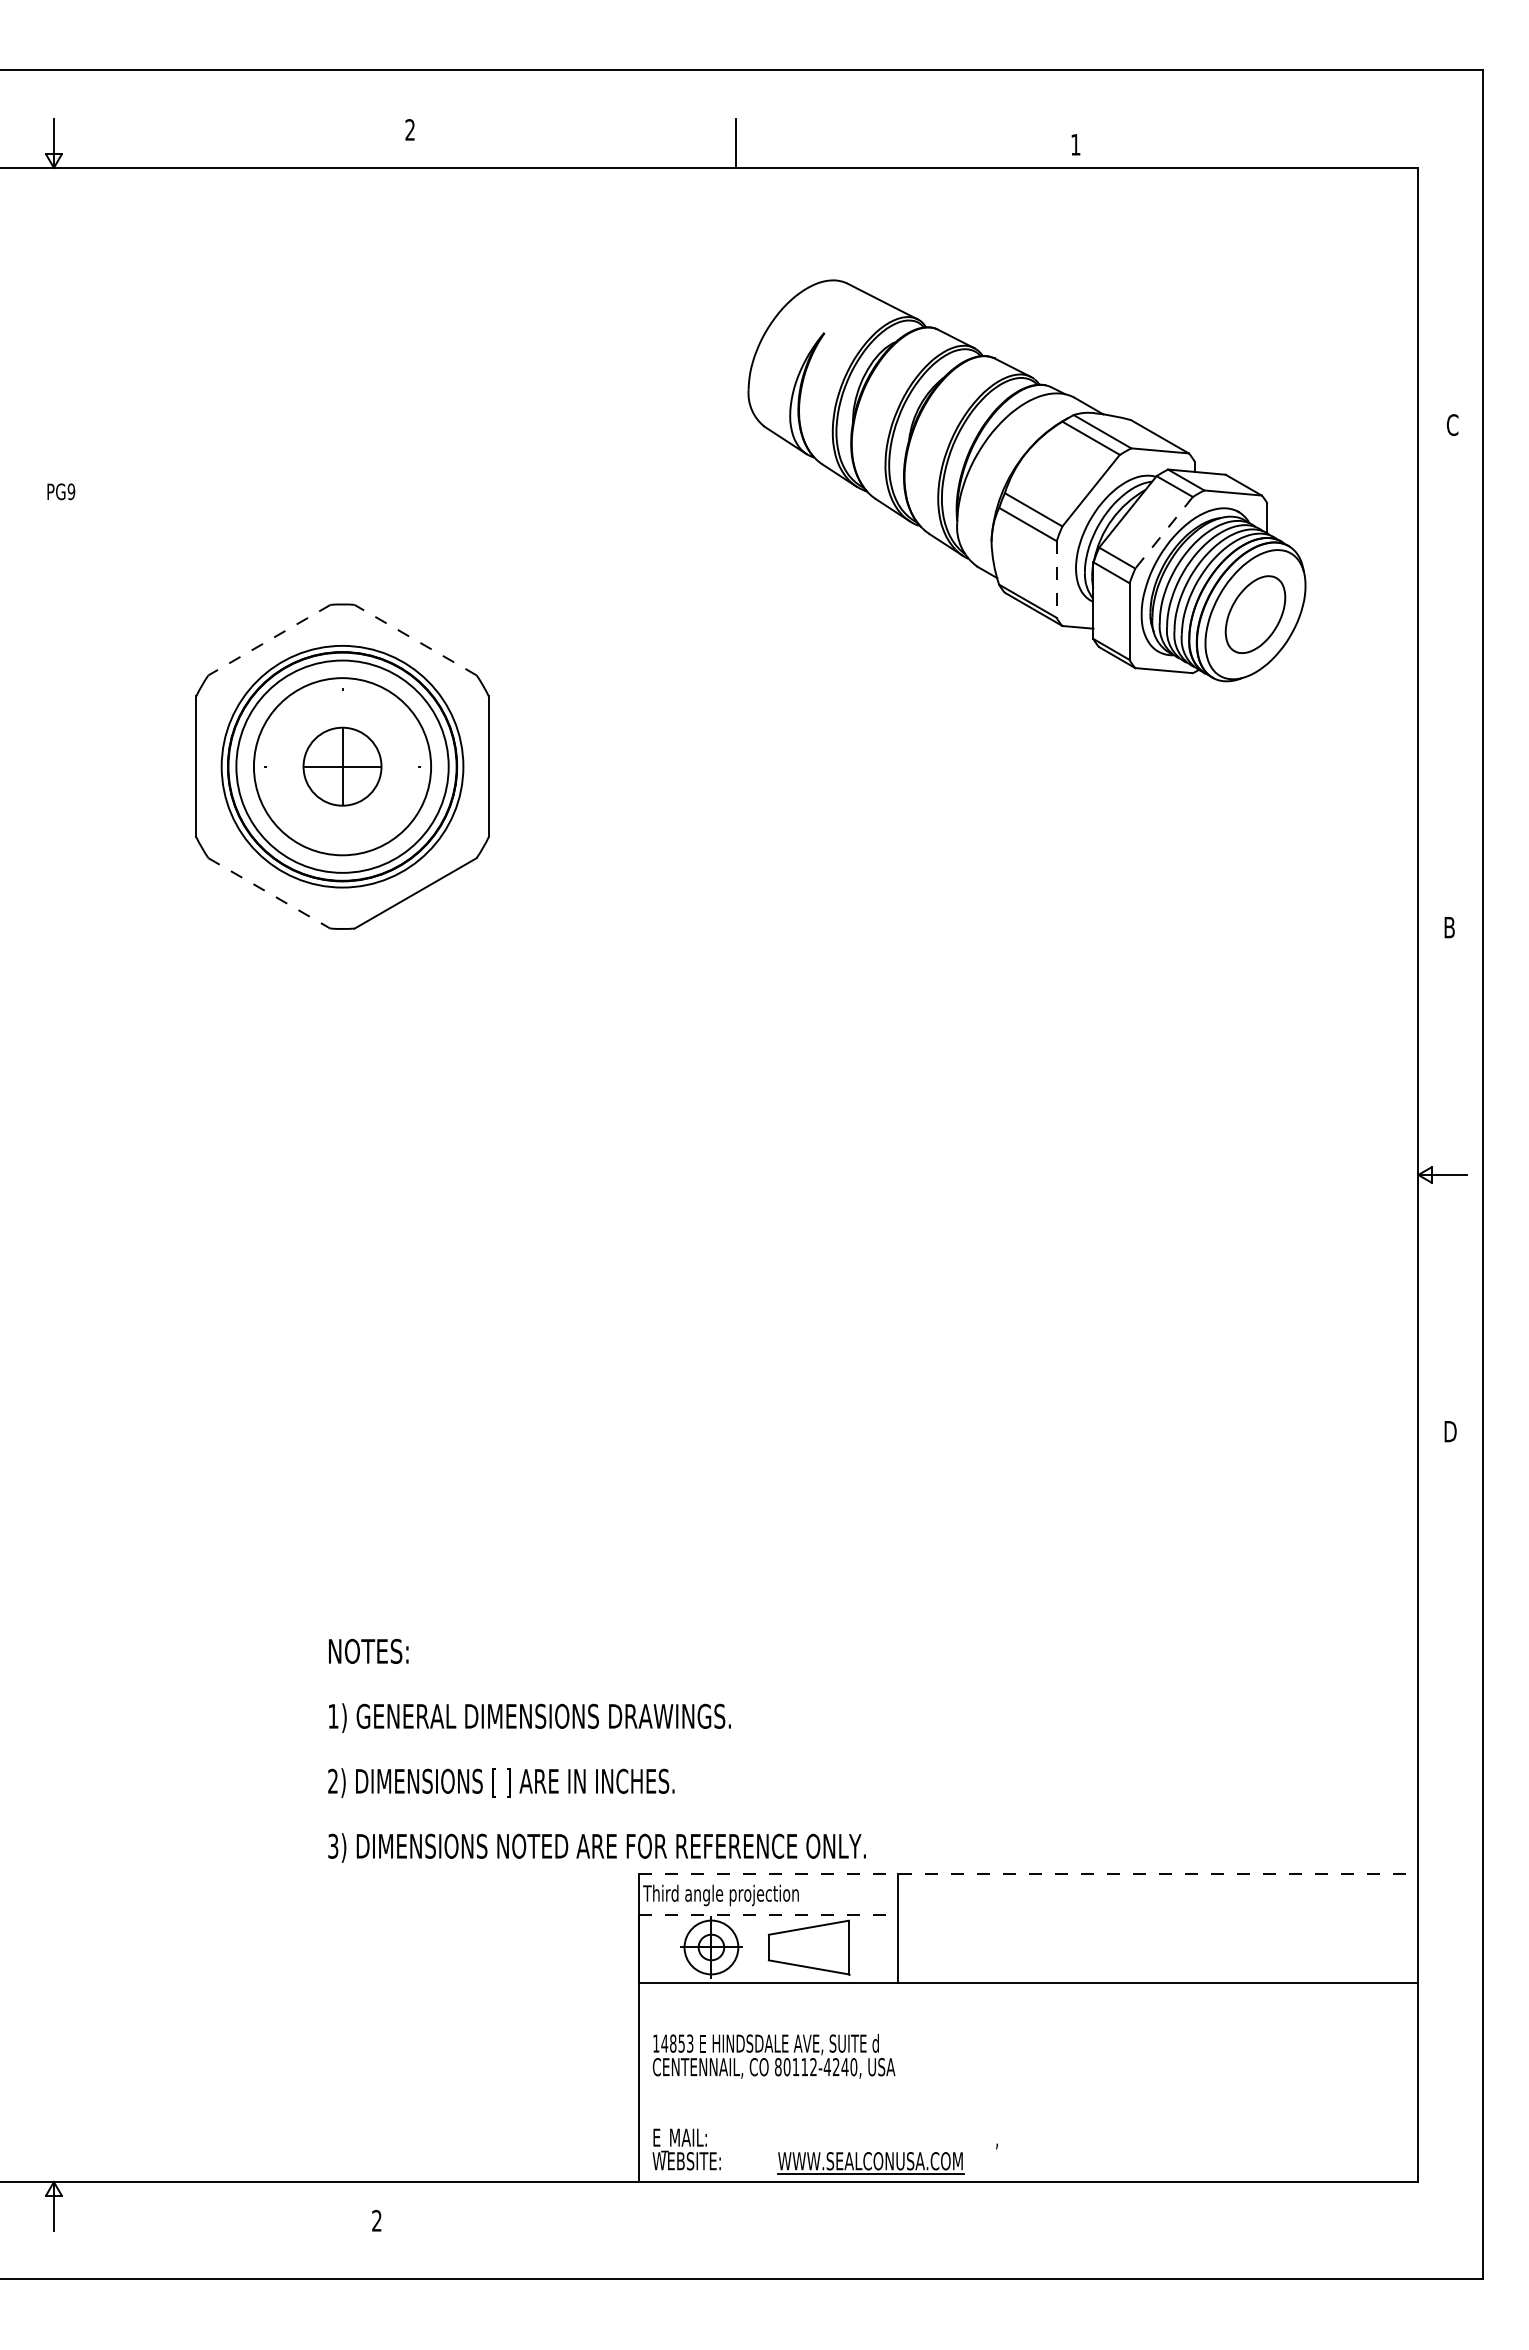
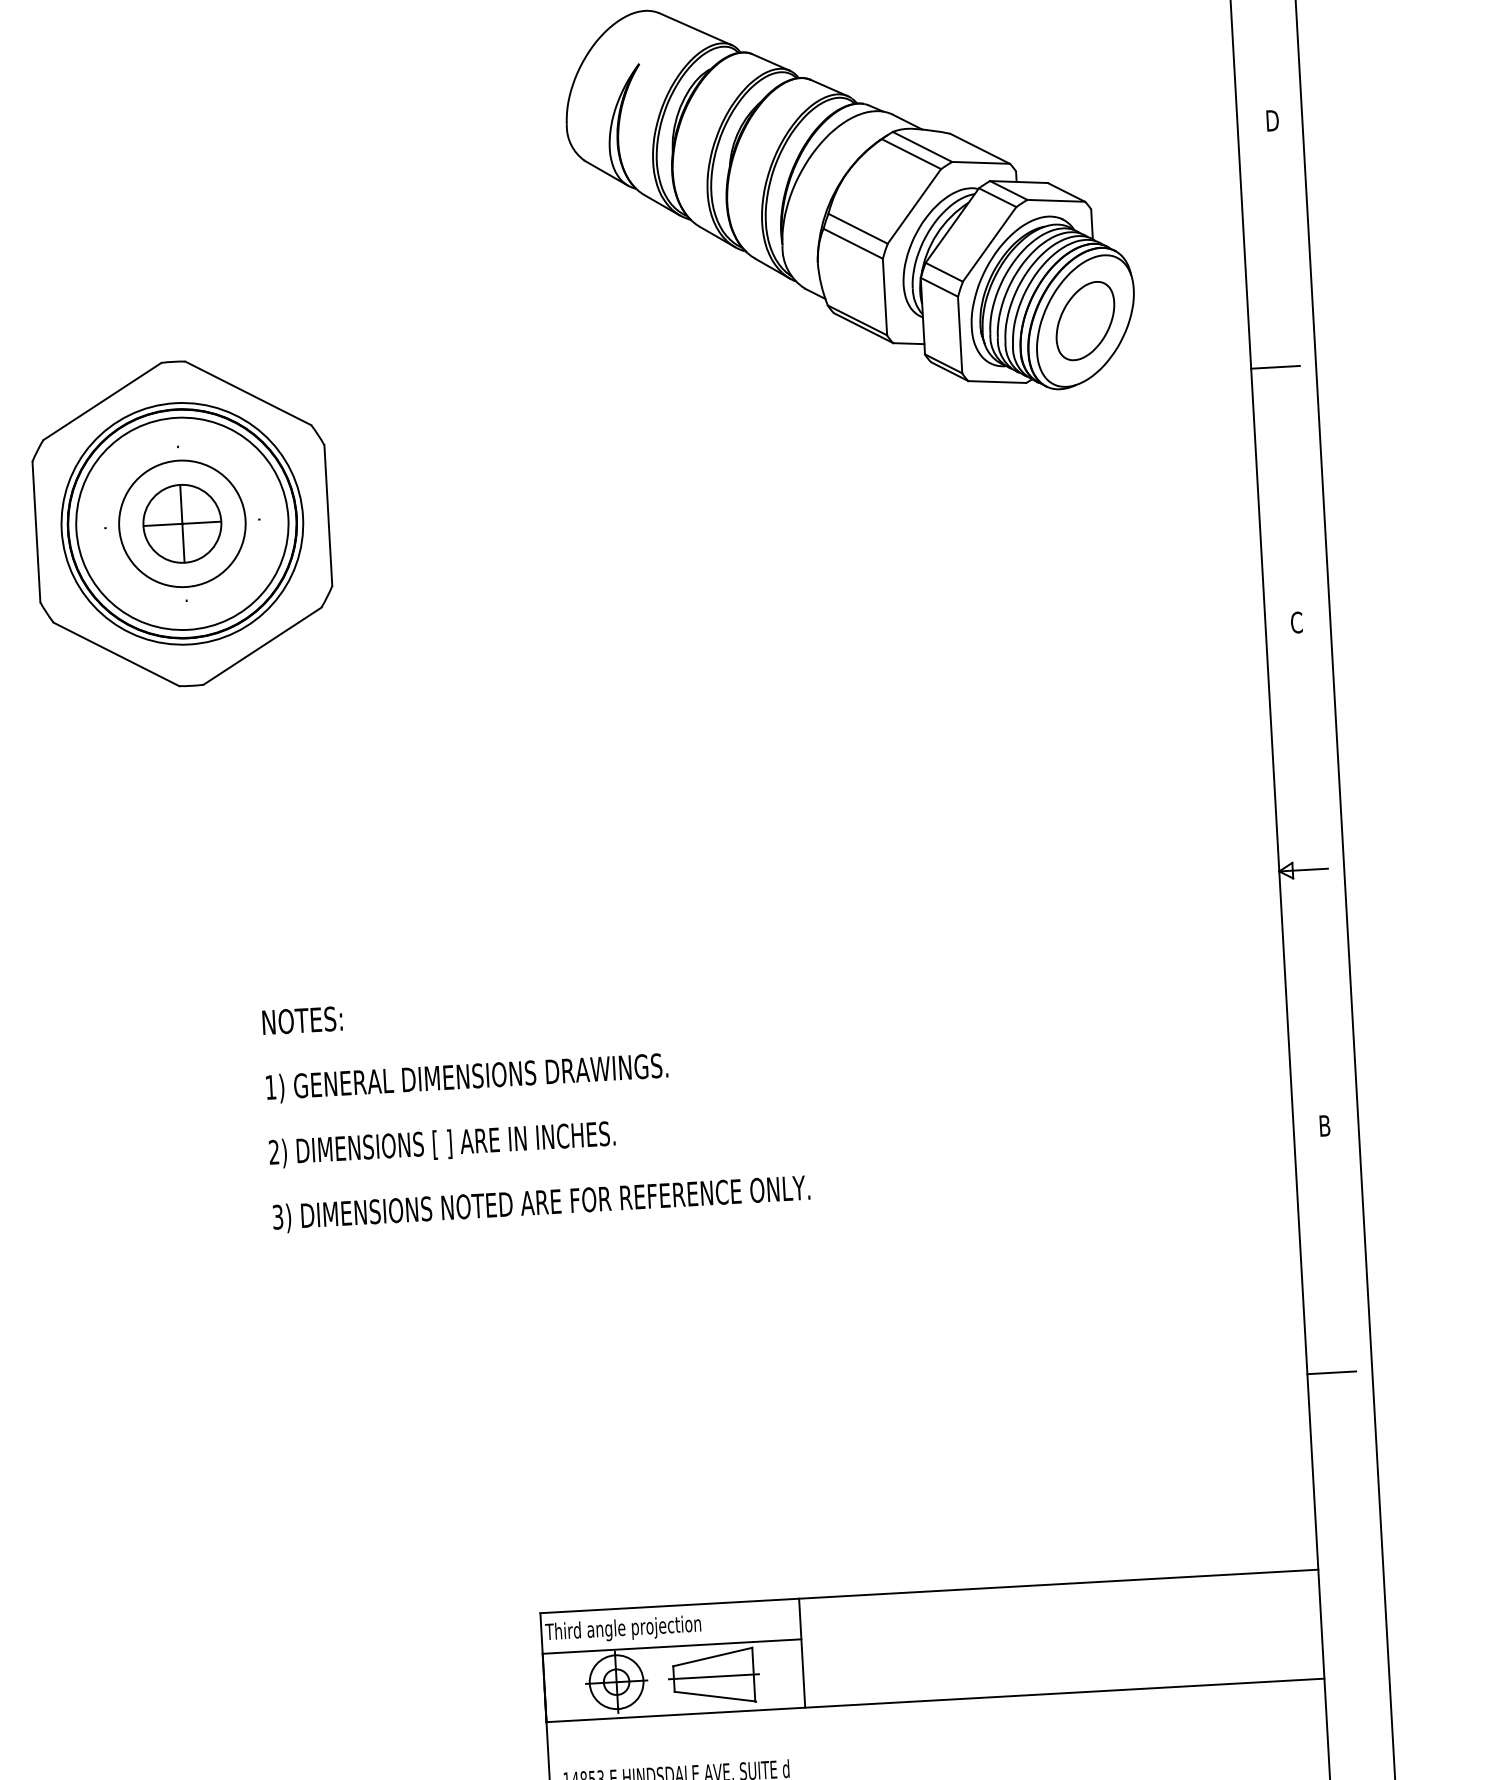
text: (1452, 425) -> (1271, 121), C -> D
line: (1164, 532) -> (989, 244), dashed -> solid
line: (1056, 579) -> (884, 297), dashed -> solid
line: (415, 639) -> (248, 392), dashed -> solid
line: (269, 640) -> (102, 401), dashed -> solid
line: (1442, 671) -> (1275, 367), added
circle: (342, 766) -> (182, 523), size x0.71
line: (269, 893) -> (116, 654), dashed -> solid
text: (1449, 927) -> (1296, 622), B -> C
text: (1451, 1431) -> (1326, 1125), D -> B
line: (1442, 1678) -> (1331, 1372), added
text: (596, 1750) -> (535, 1106), moved
line: (1028, 1874) -> (929, 1591), dashed -> solid
line: (768, 1915) -> (671, 1647), dashed -> solid
line: (808, 1947) -> (713, 1676), added

